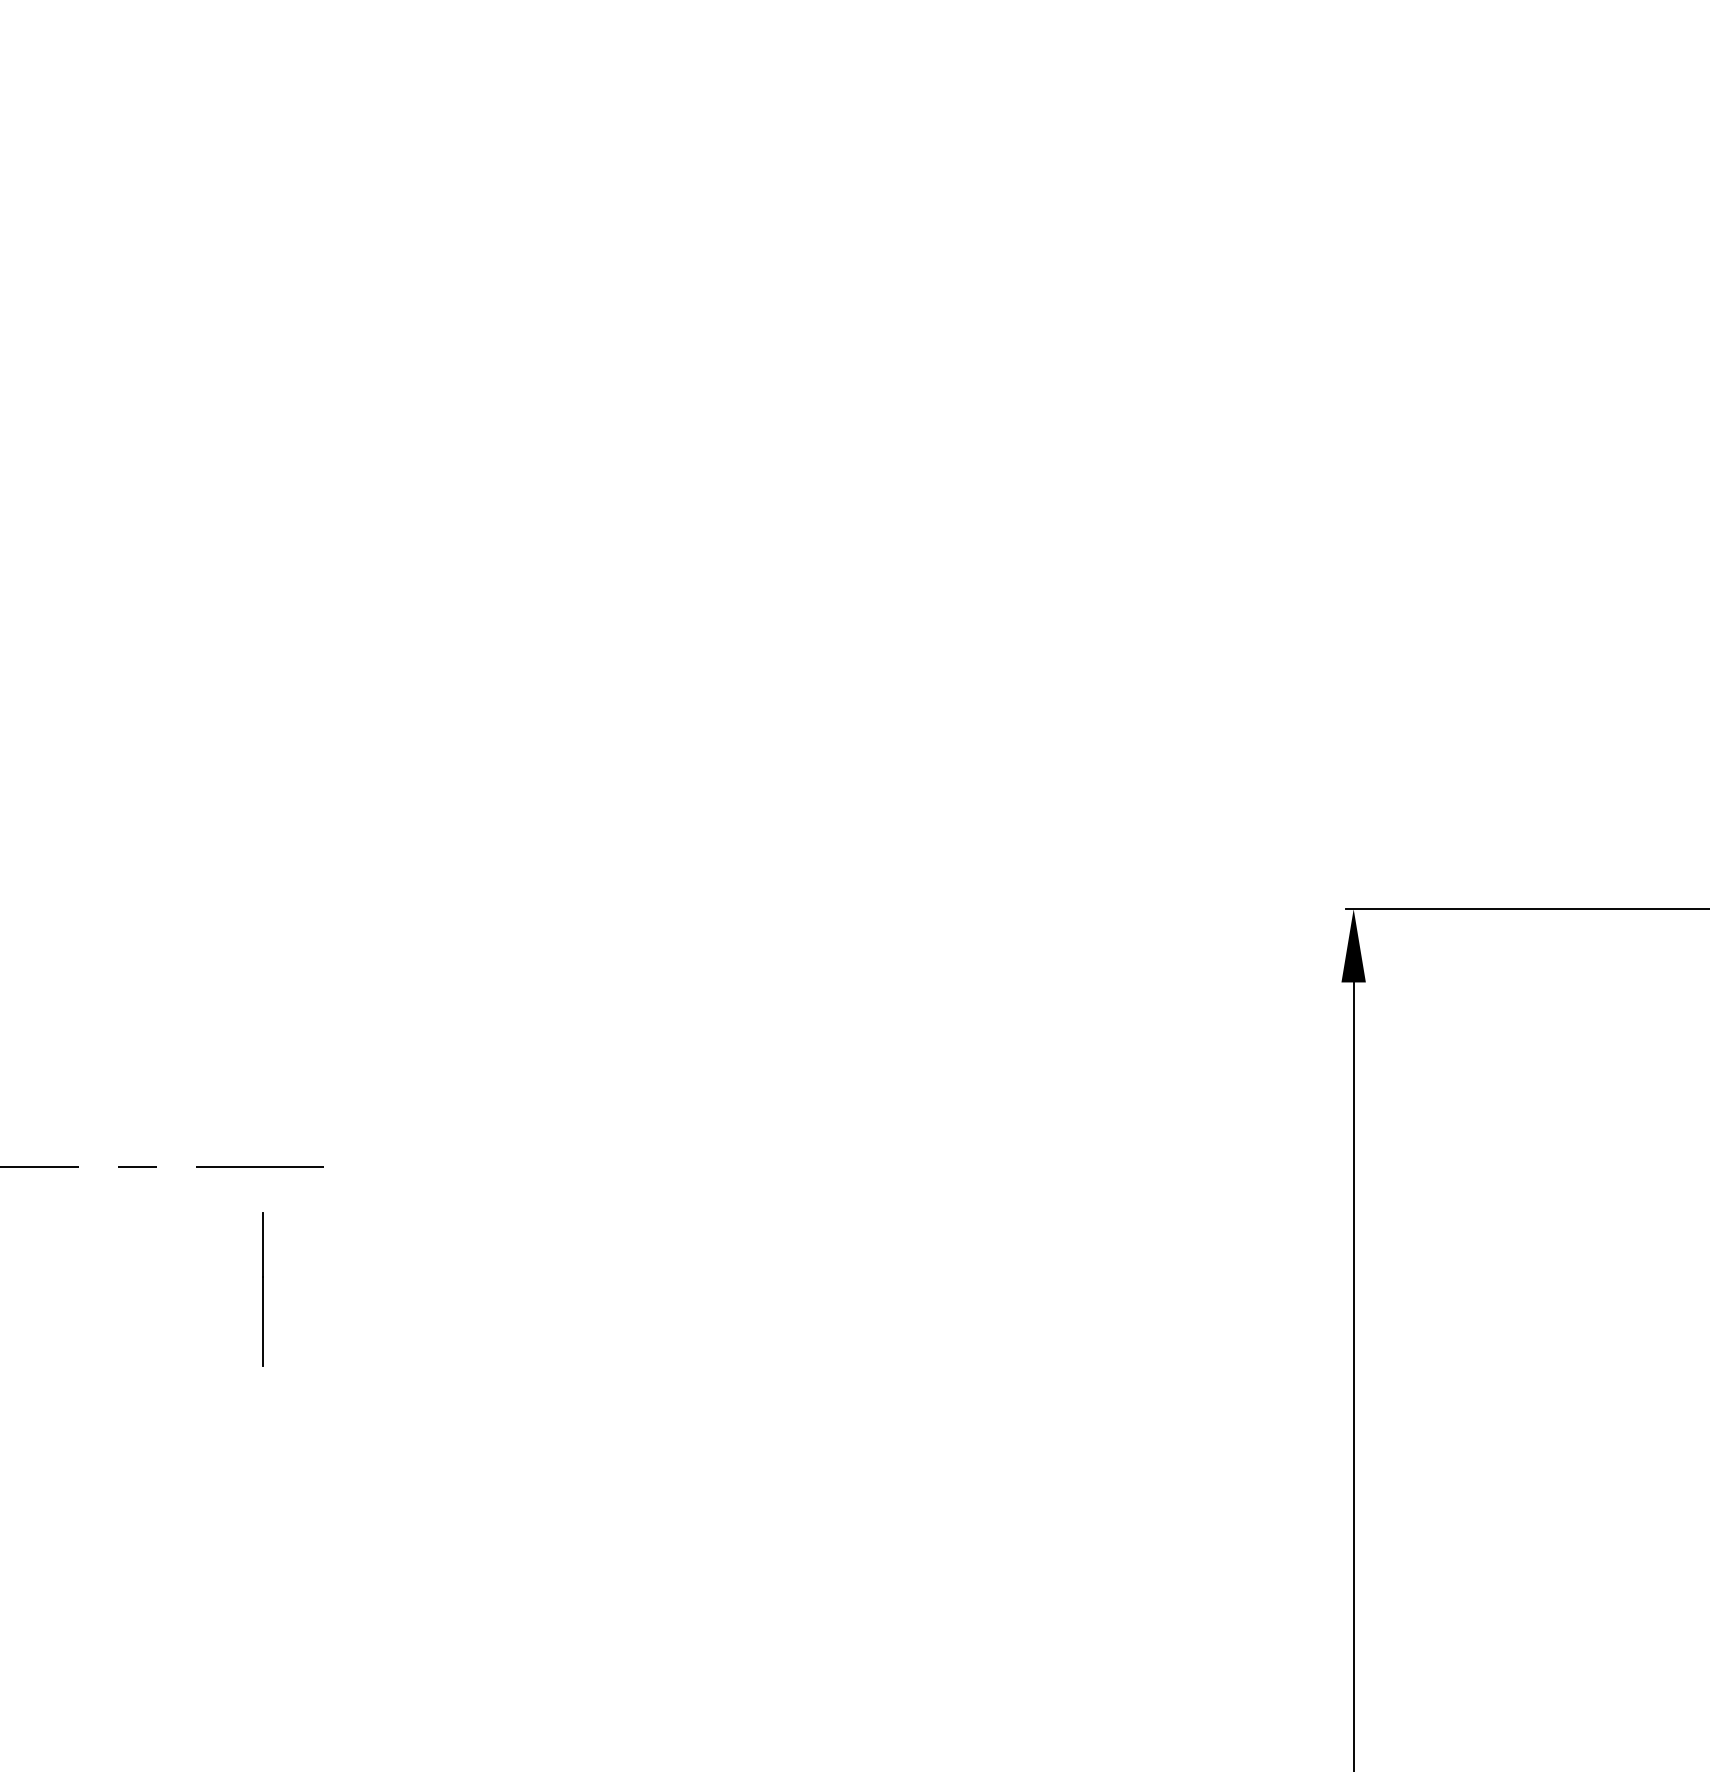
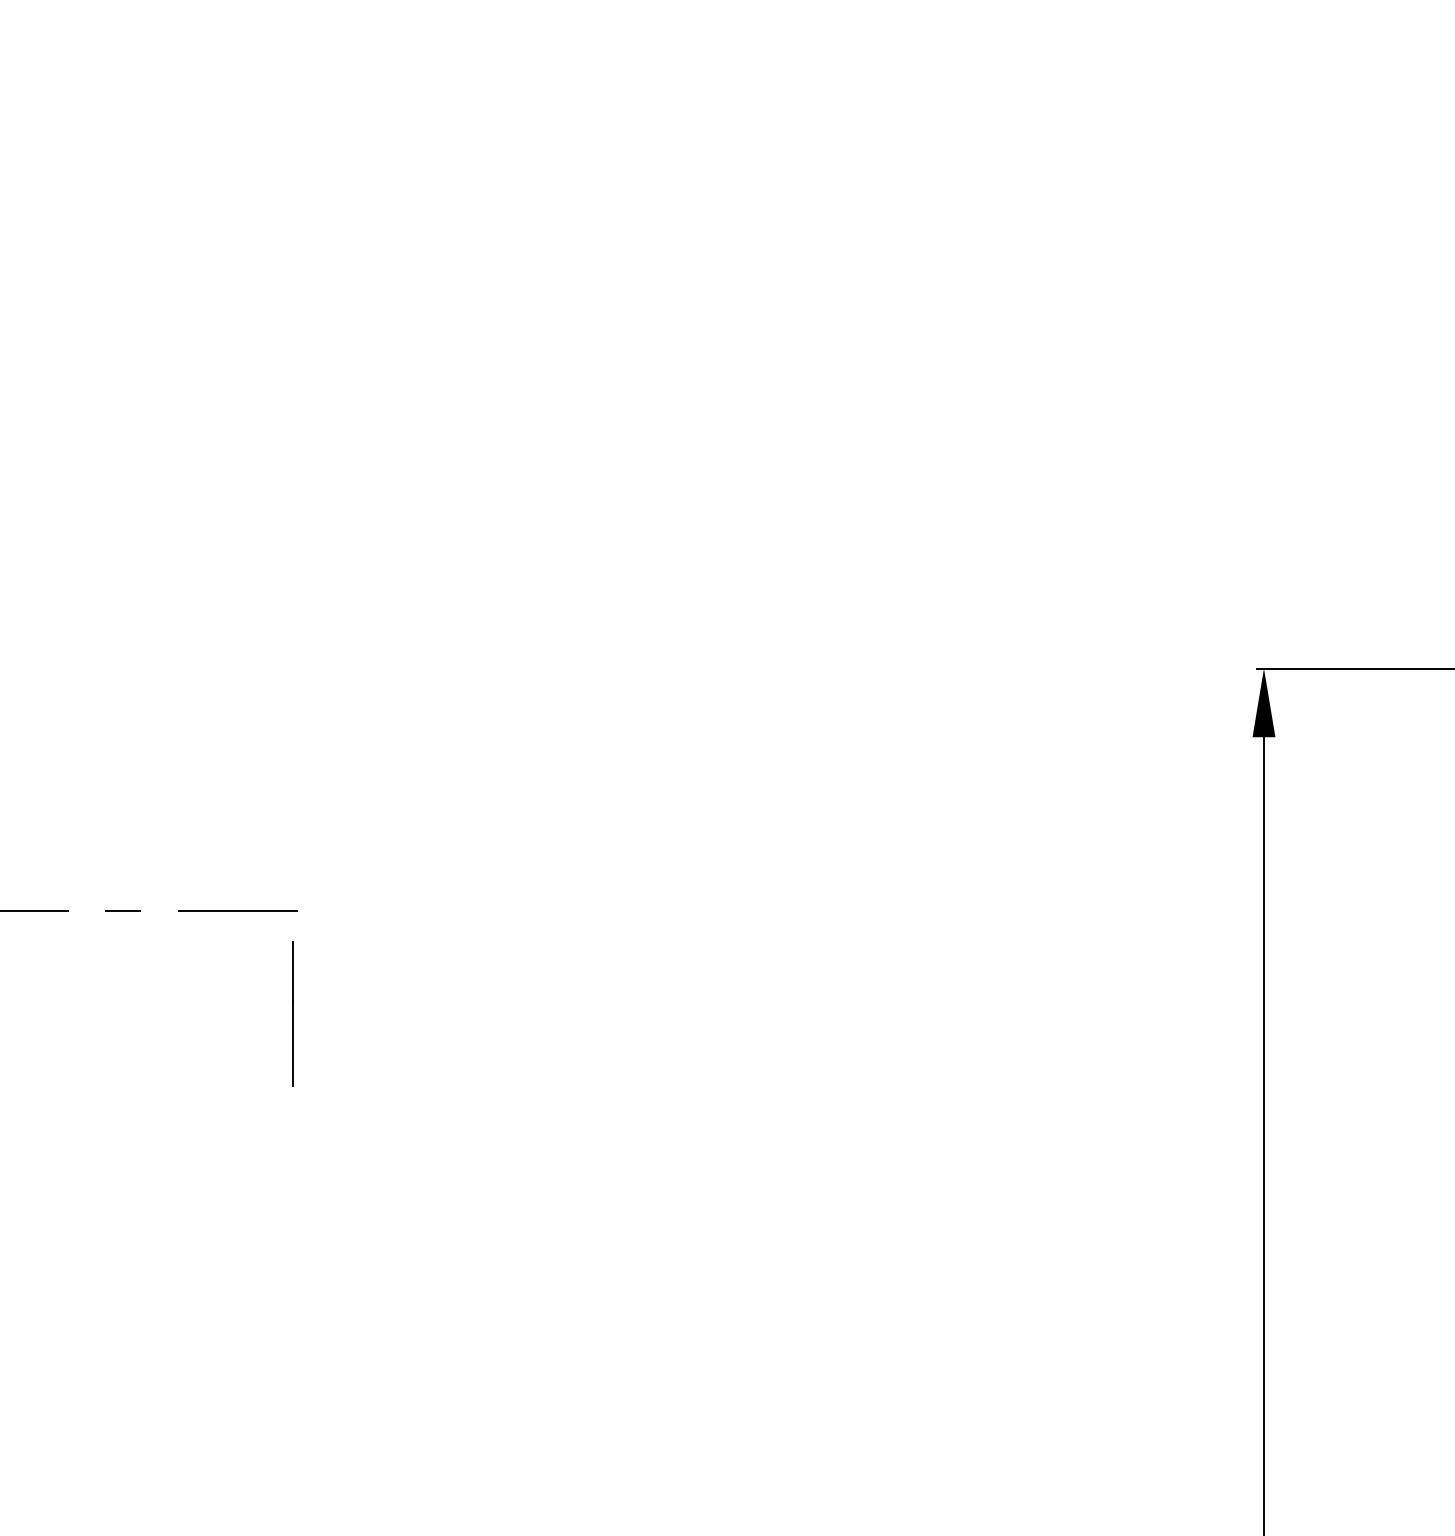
line: (262, 1289) -> (293, 1013), moved

